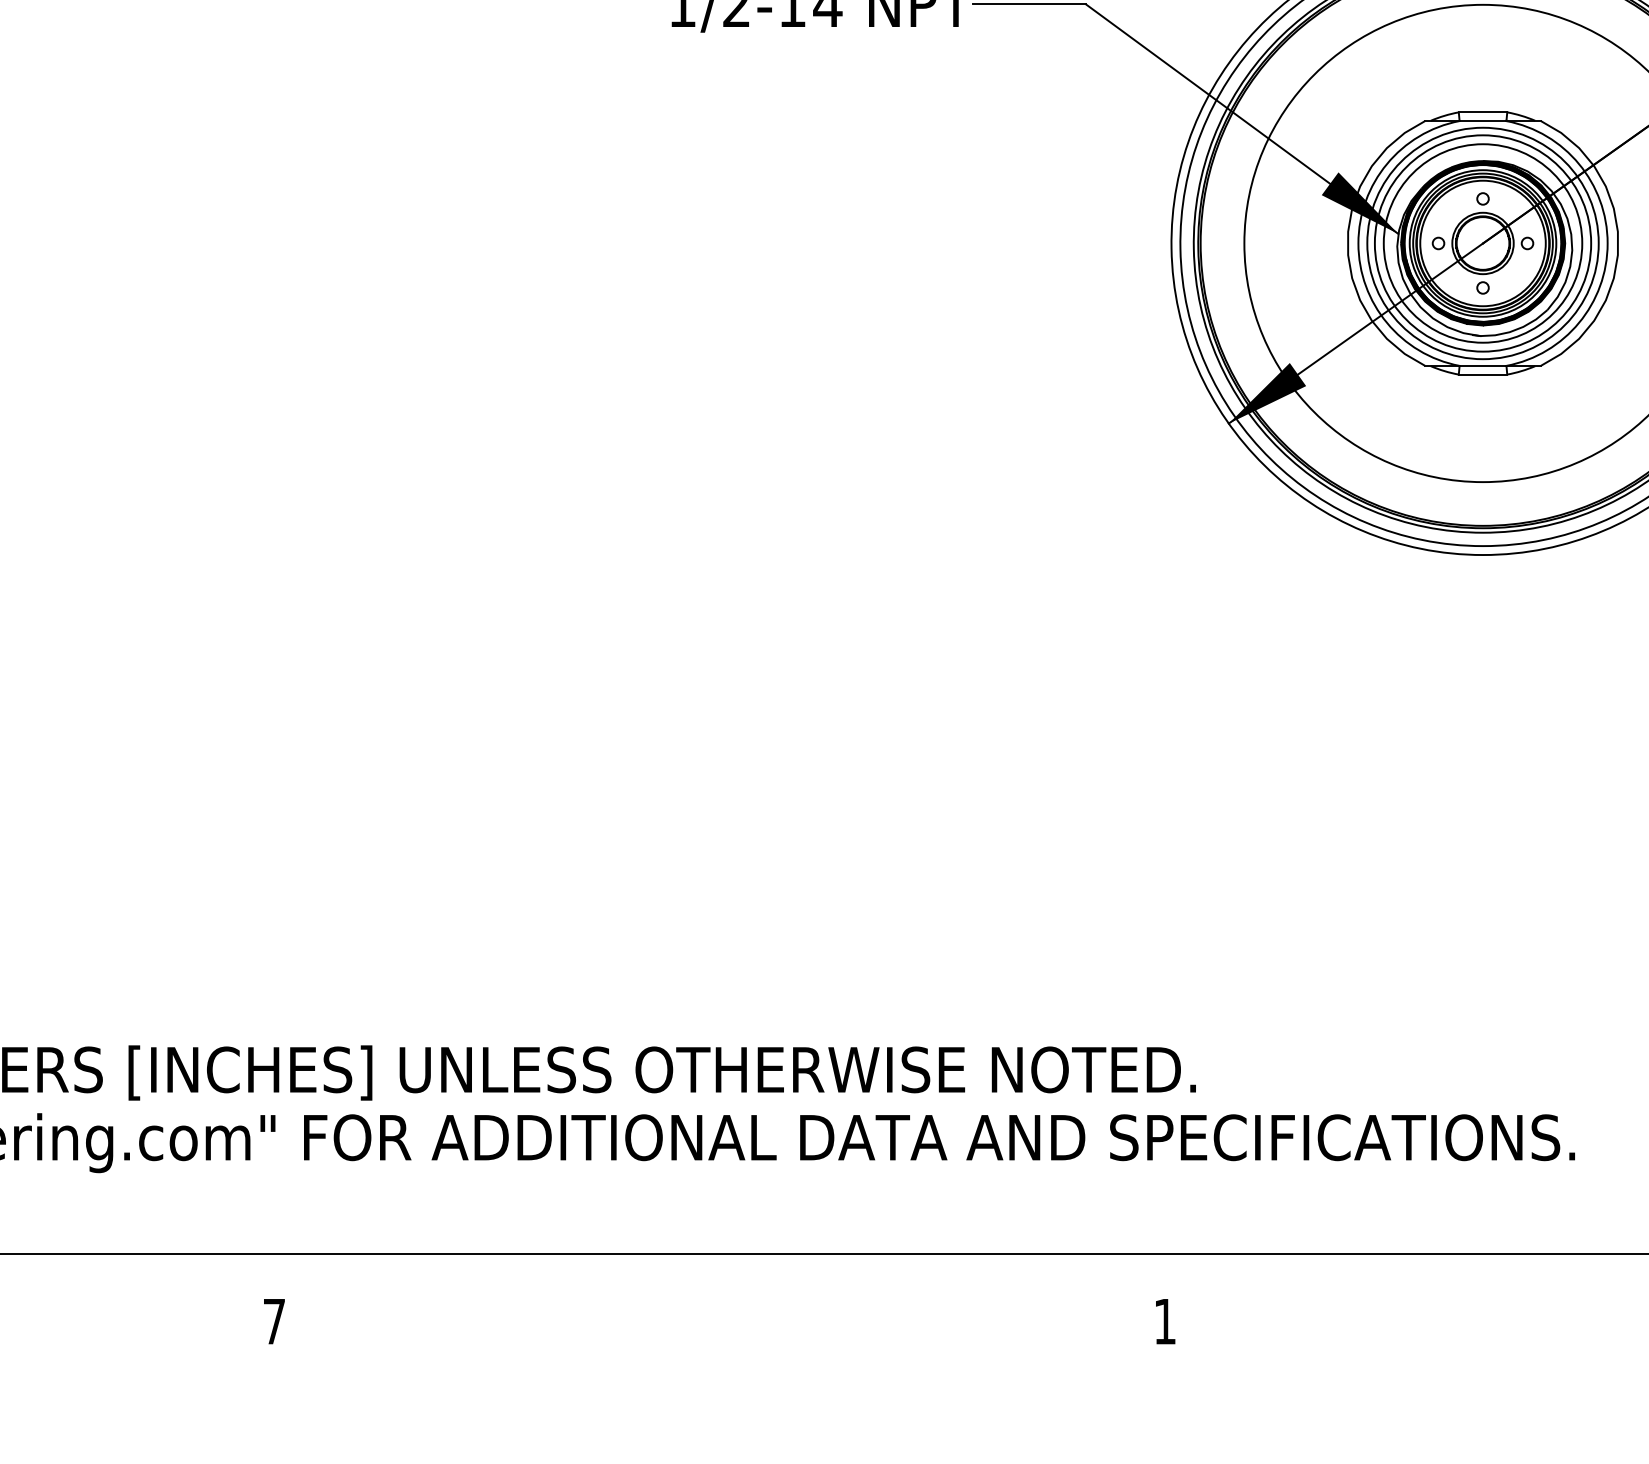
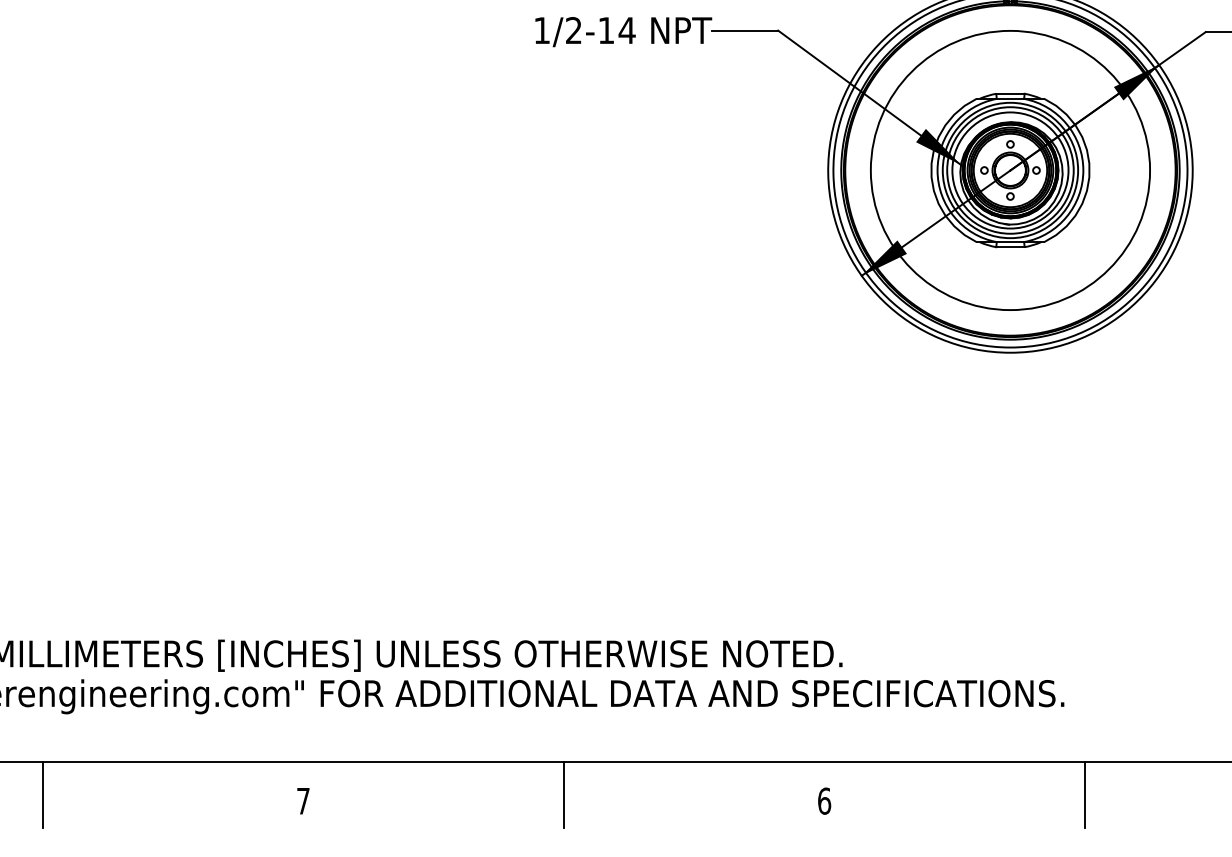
line: (720, 1310) -> (564, 794), added
line: (1611, 1310) -> (1085, 794), added
text: (1165, 1320) -> (824, 800), 1 -> 6

